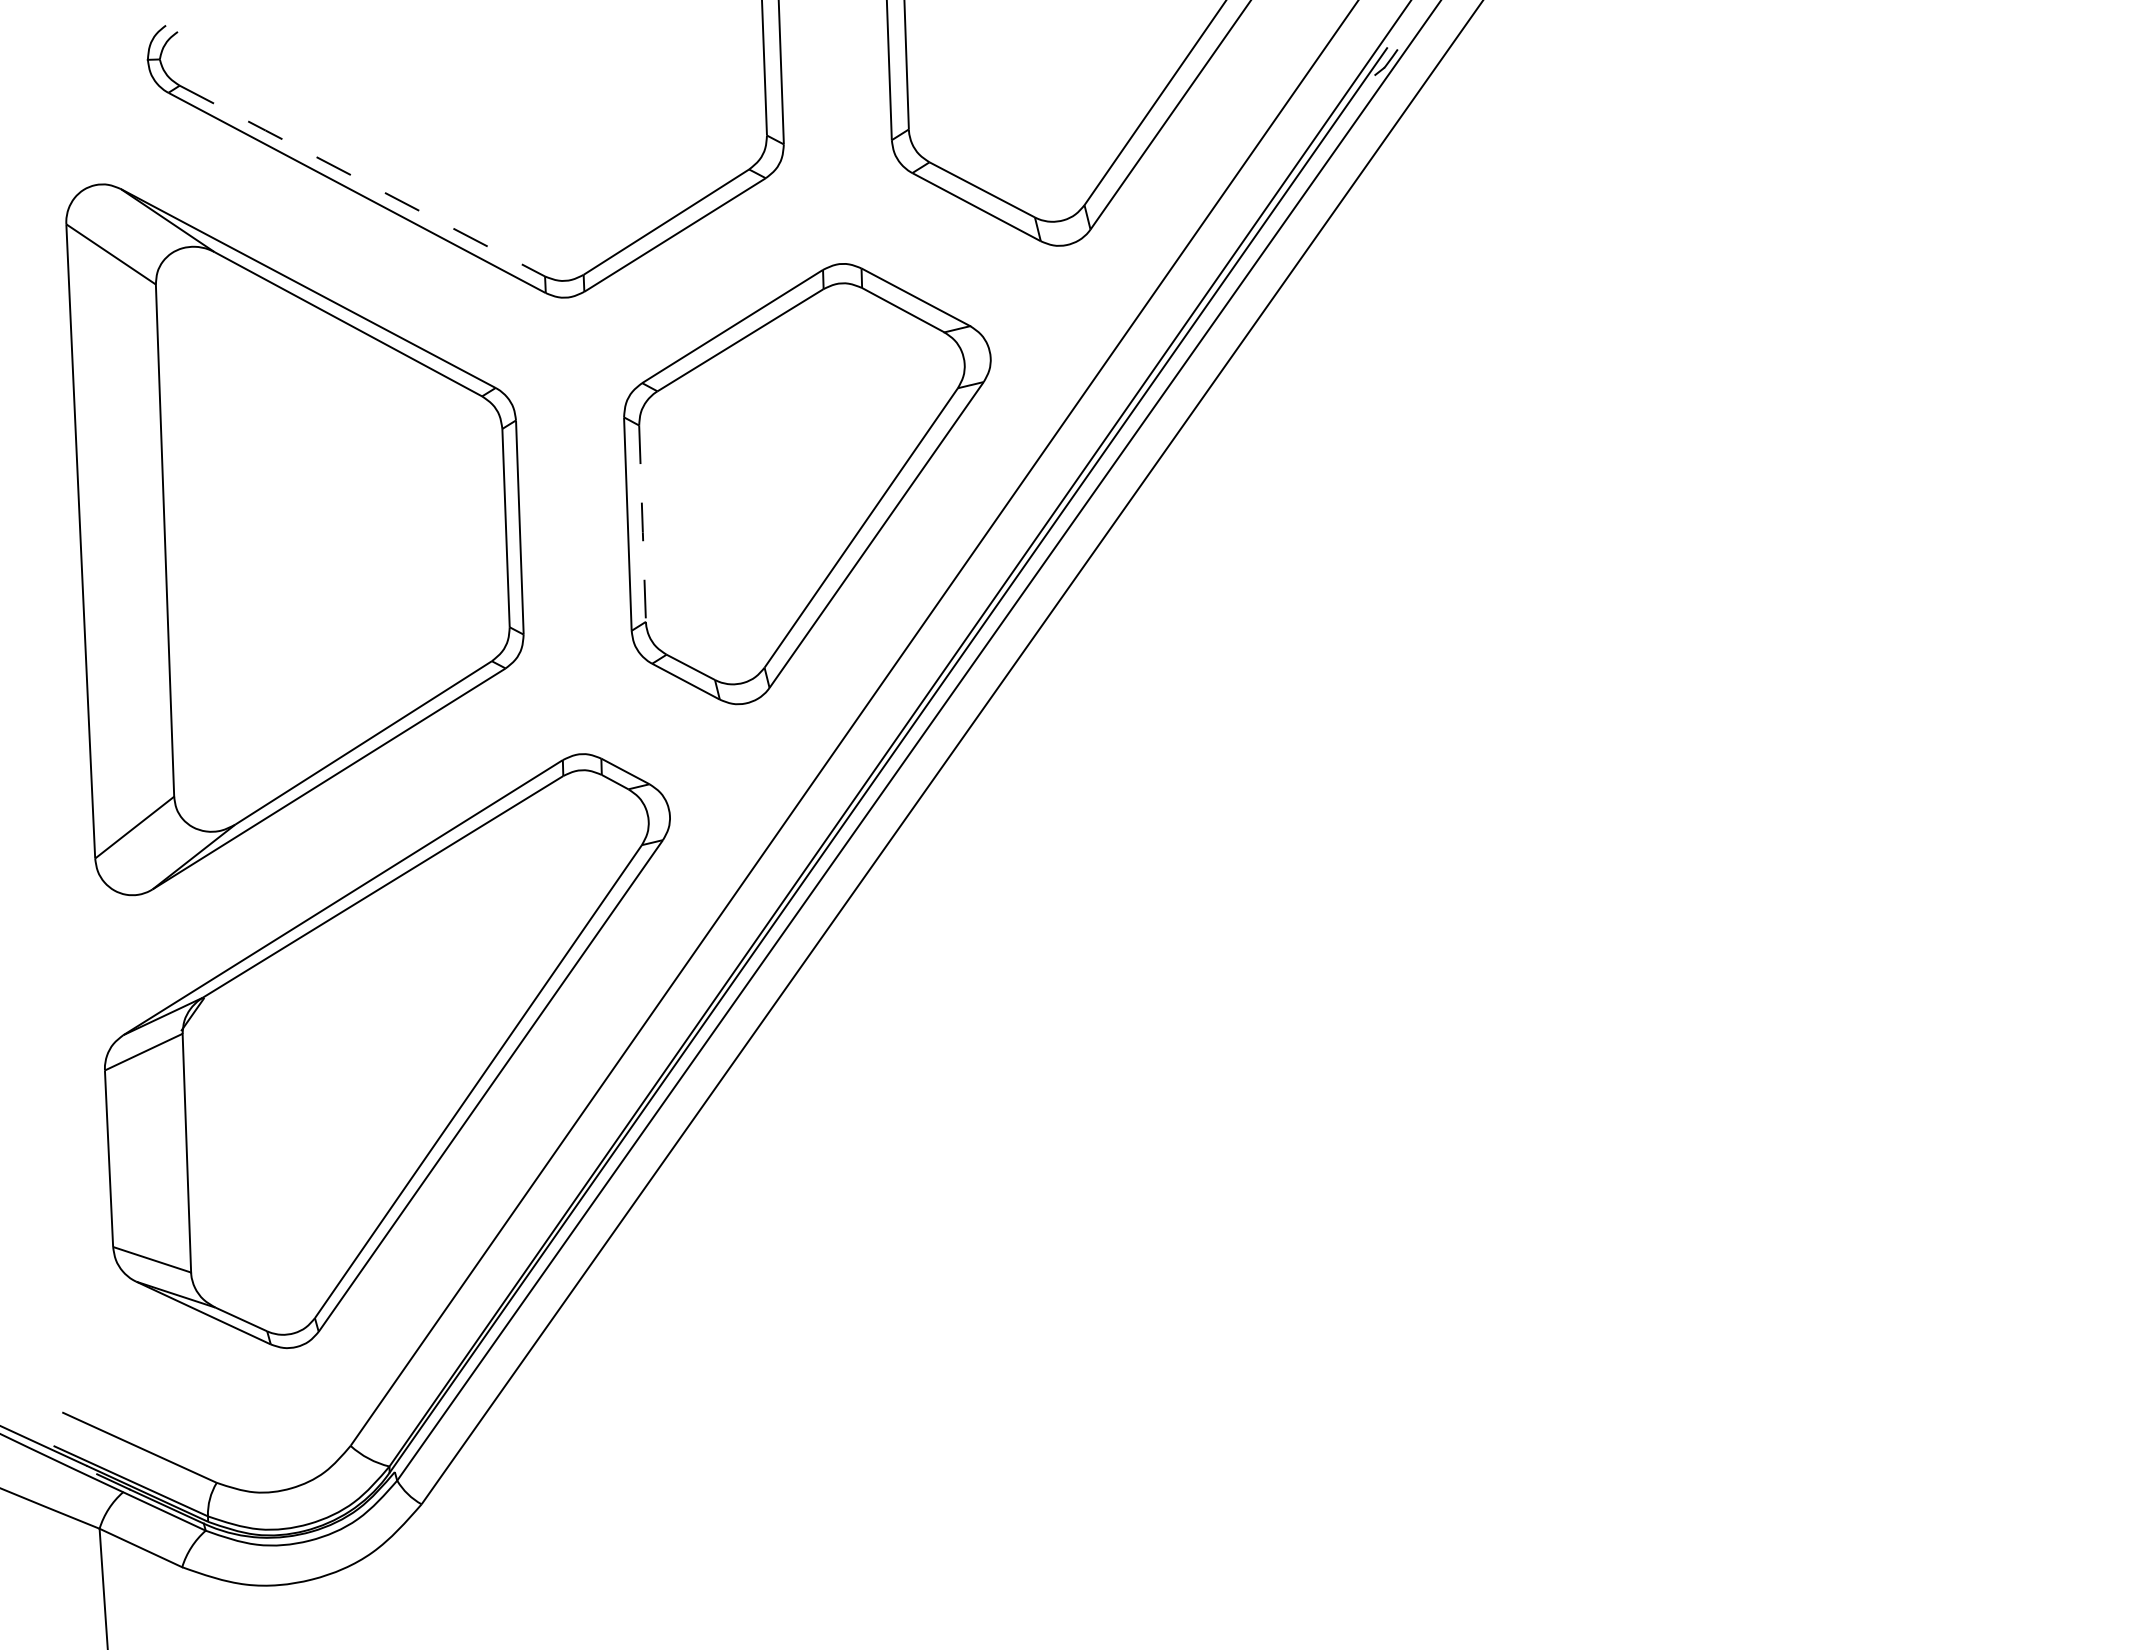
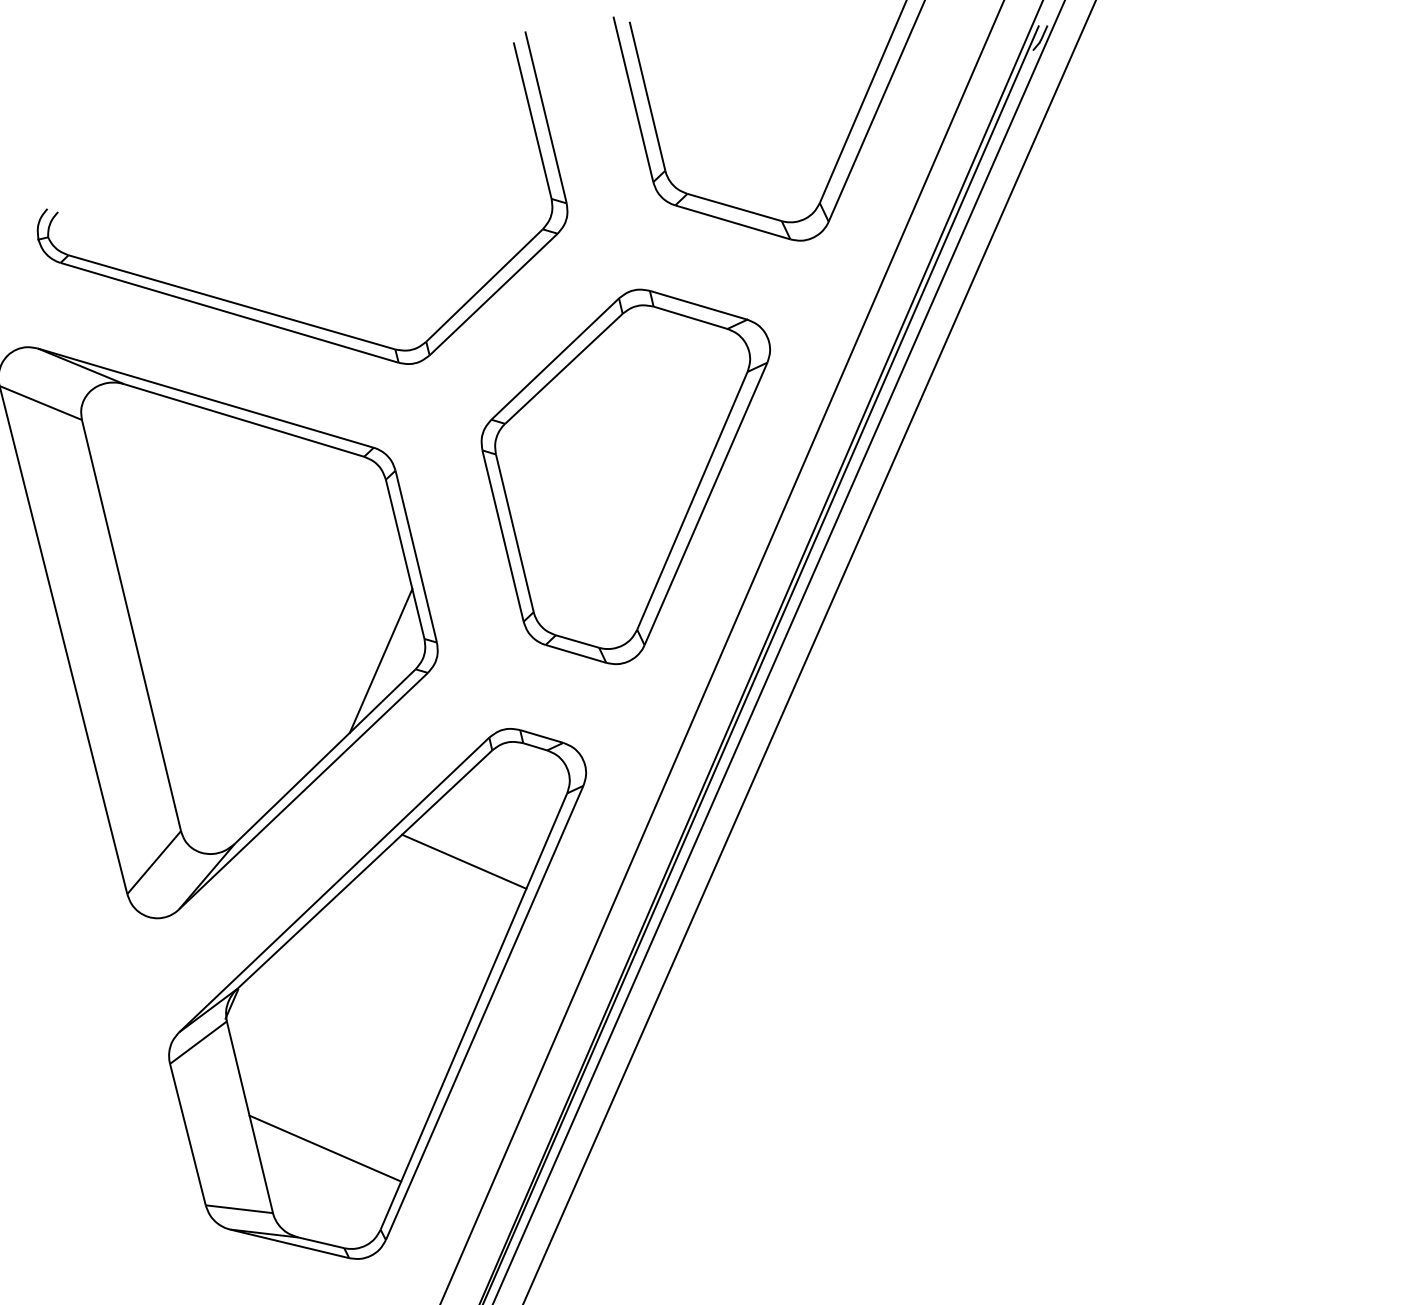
line: (362, 181) -> (232, 302), dashed -> solid
line: (642, 523) -> (514, 533), dashed -> solid
line: (452, 642) -> (380, 660), added
line: (502, 901) -> (463, 861), added
line: (268, 1208) -> (325, 1148), added

